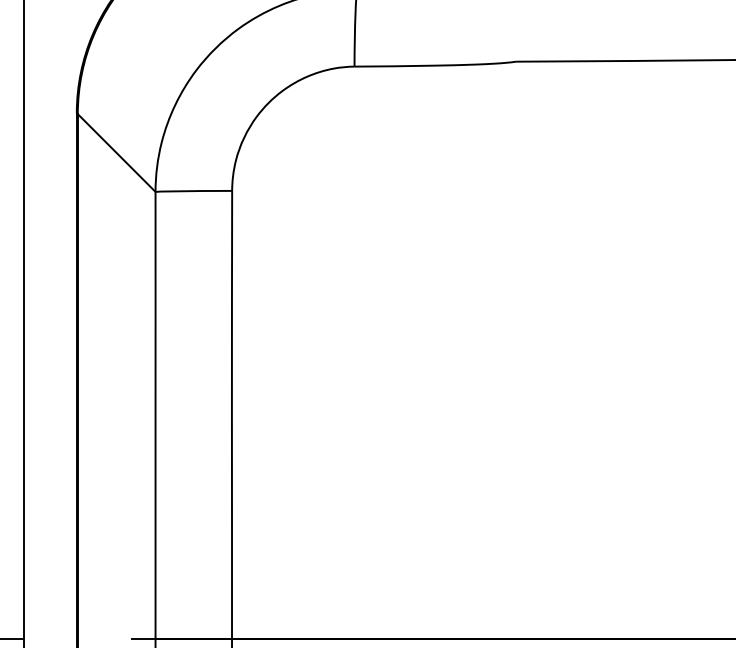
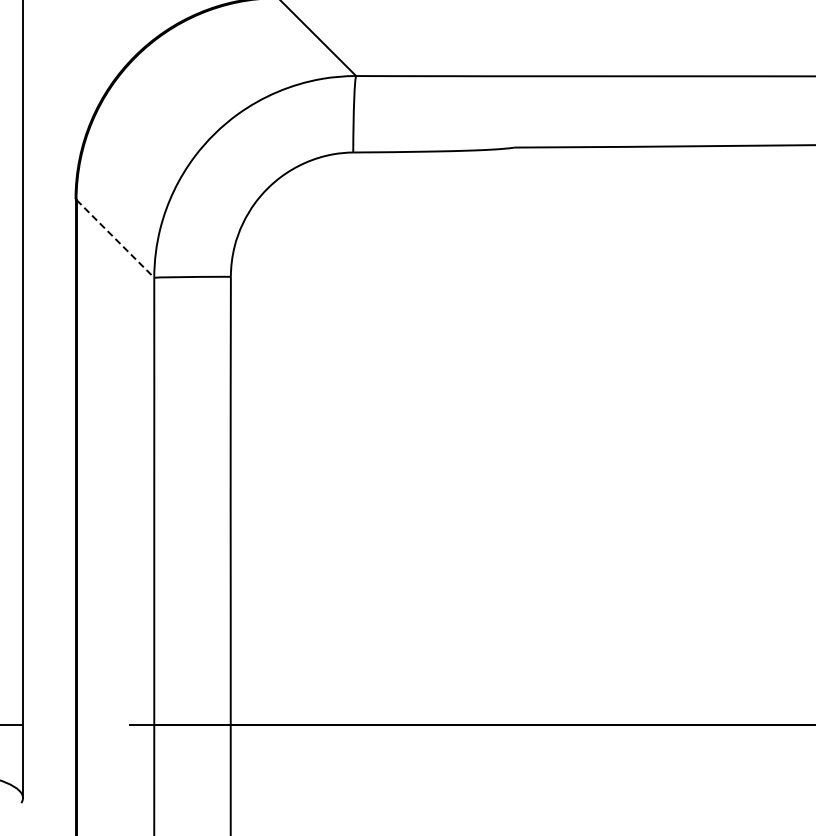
line: (116, 152) -> (115, 238), solid -> dashed

